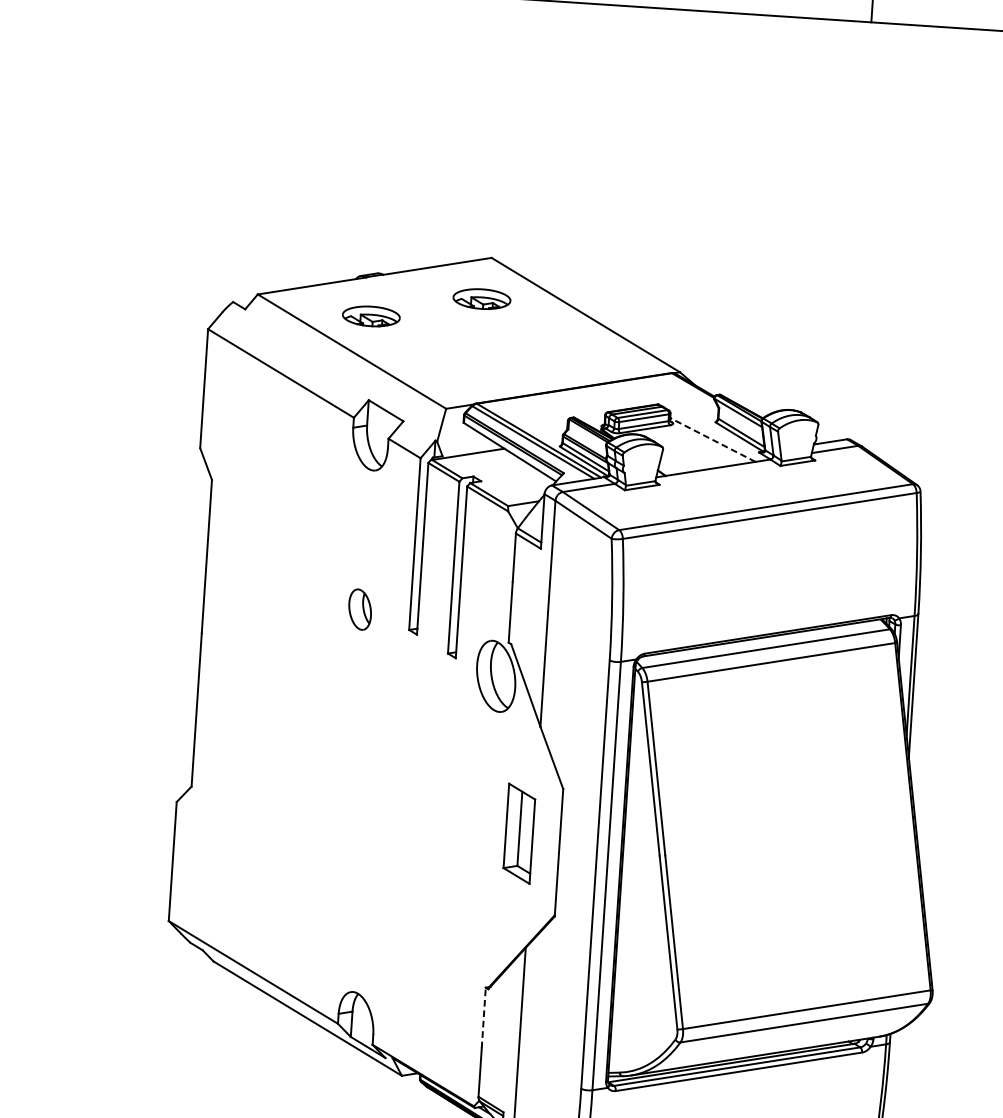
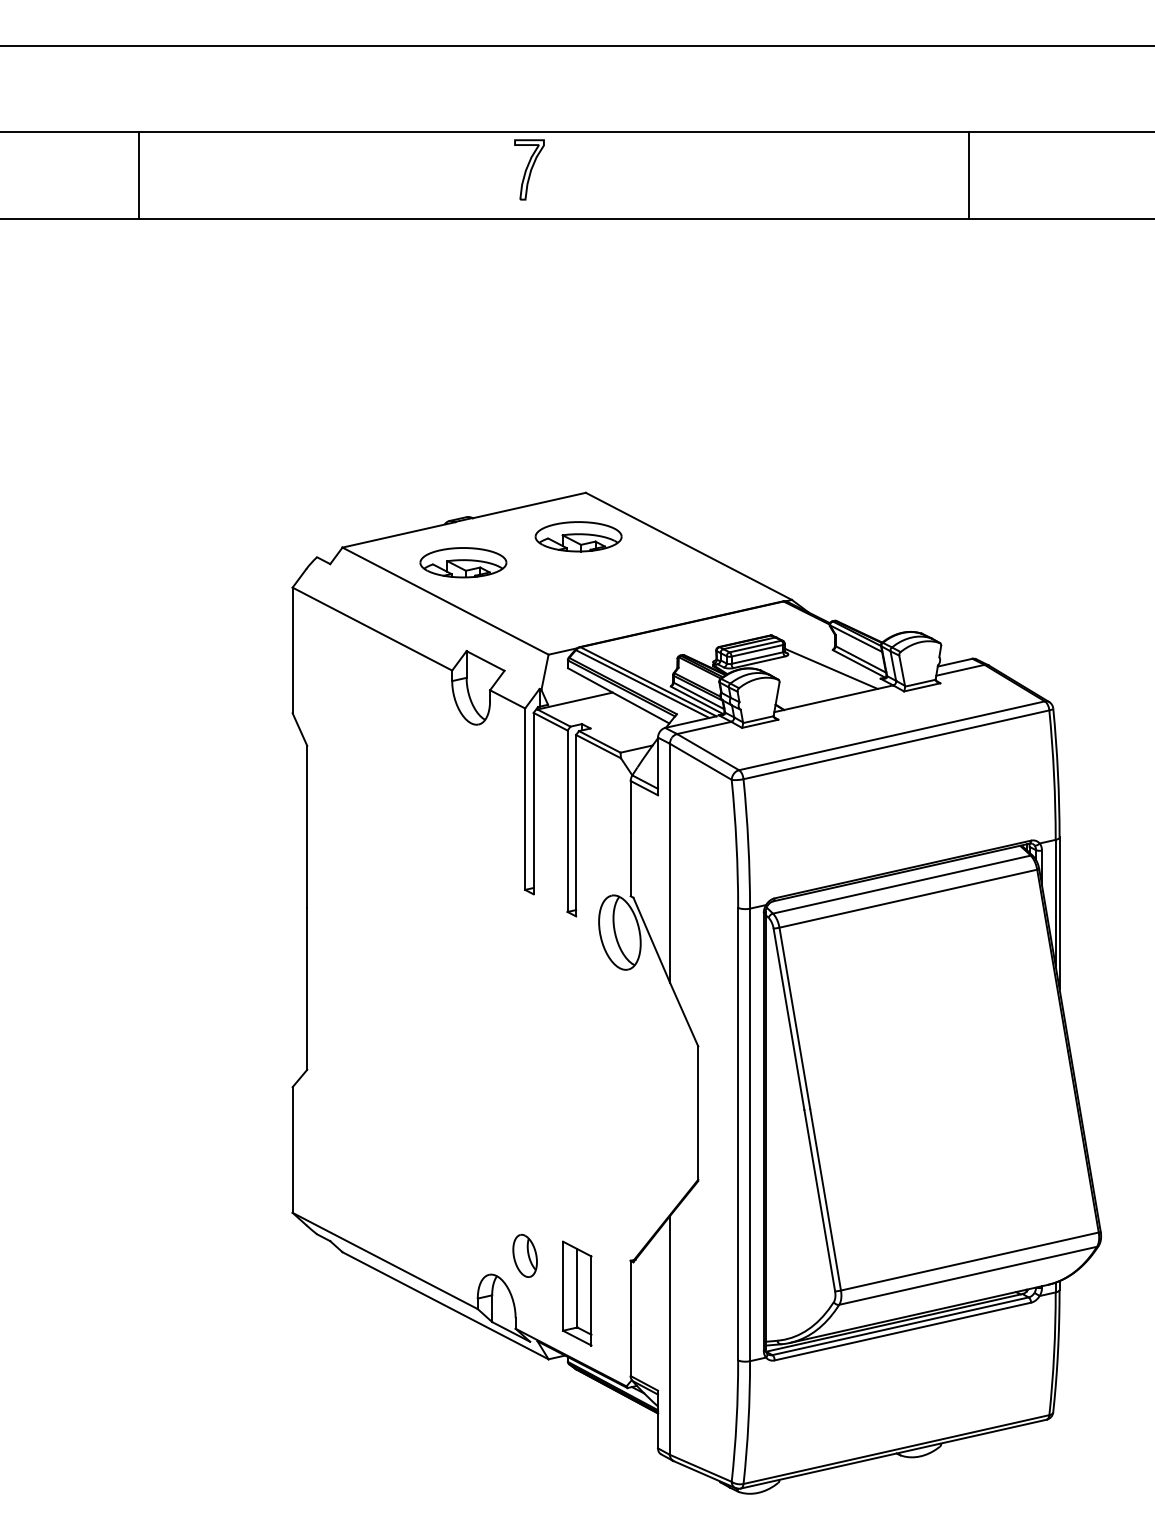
part: (481, 298) -> (578, 536), size x1.43
part: (371, 316) -> (463, 562), size x1.43
line: (713, 439) -> (831, 668), dashed -> solid
part: (359, 609) -> (524, 1255), moved
part: (519, 833) -> (577, 1293), moved
line: (483, 1017) -> (630, 1292), dashed -> solid

